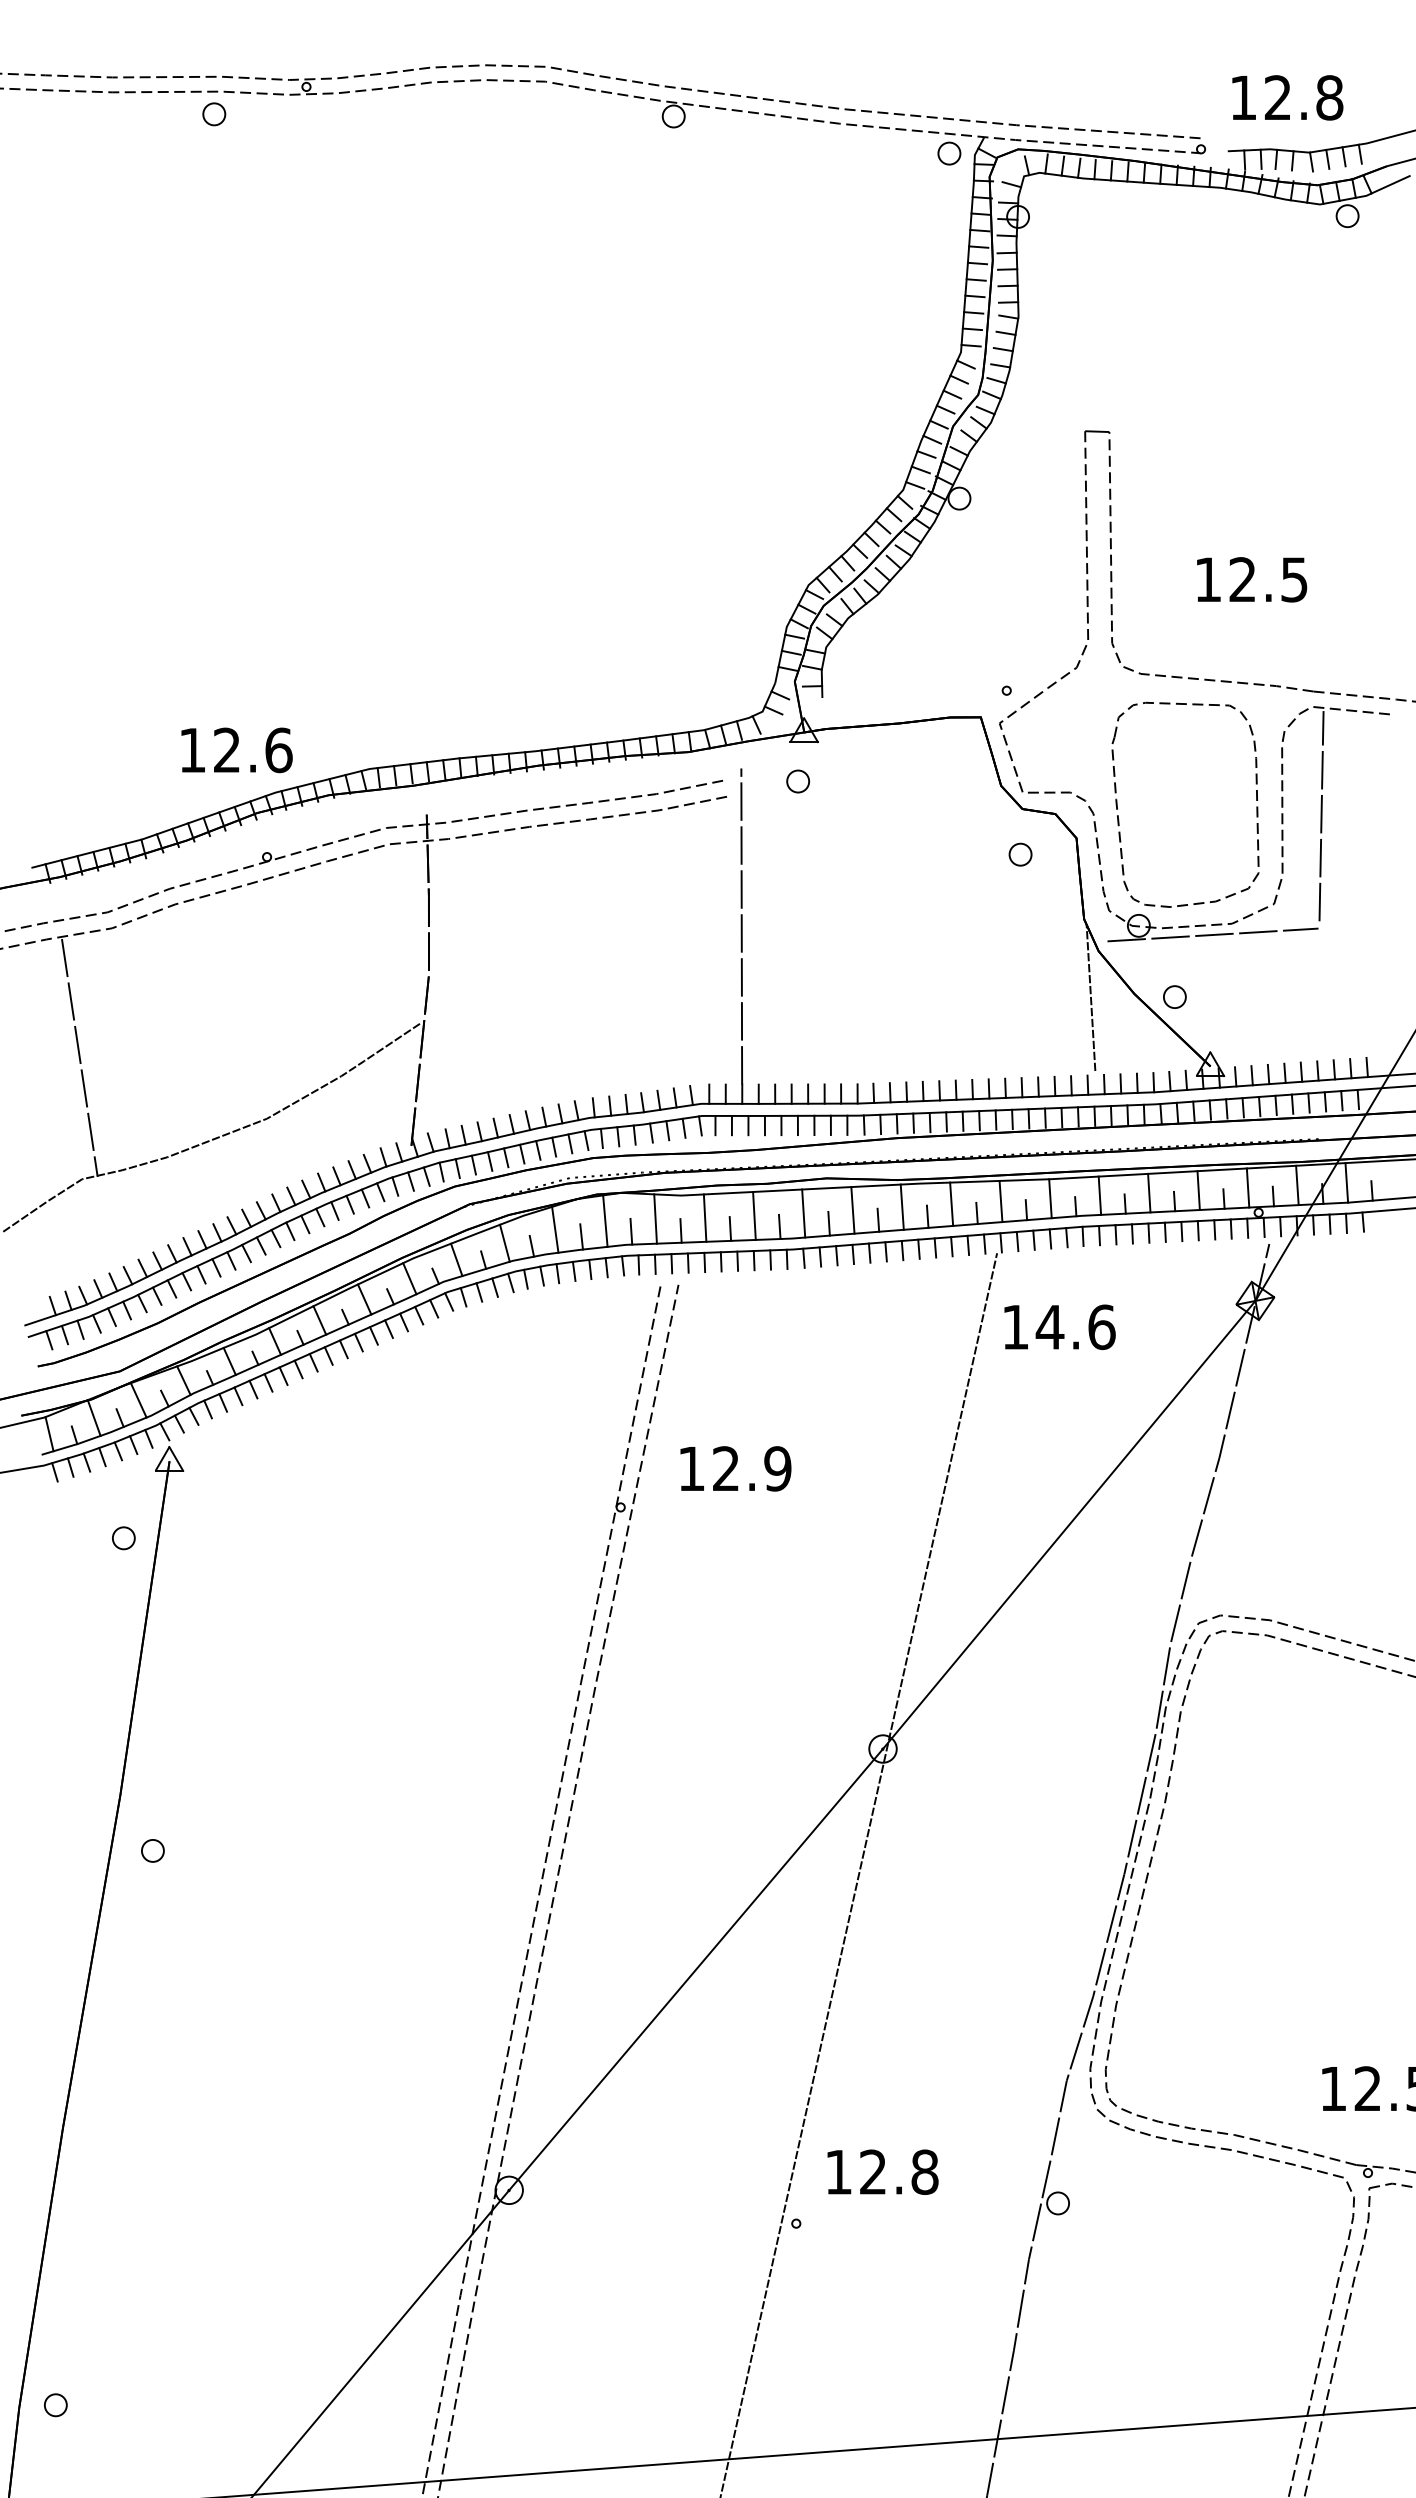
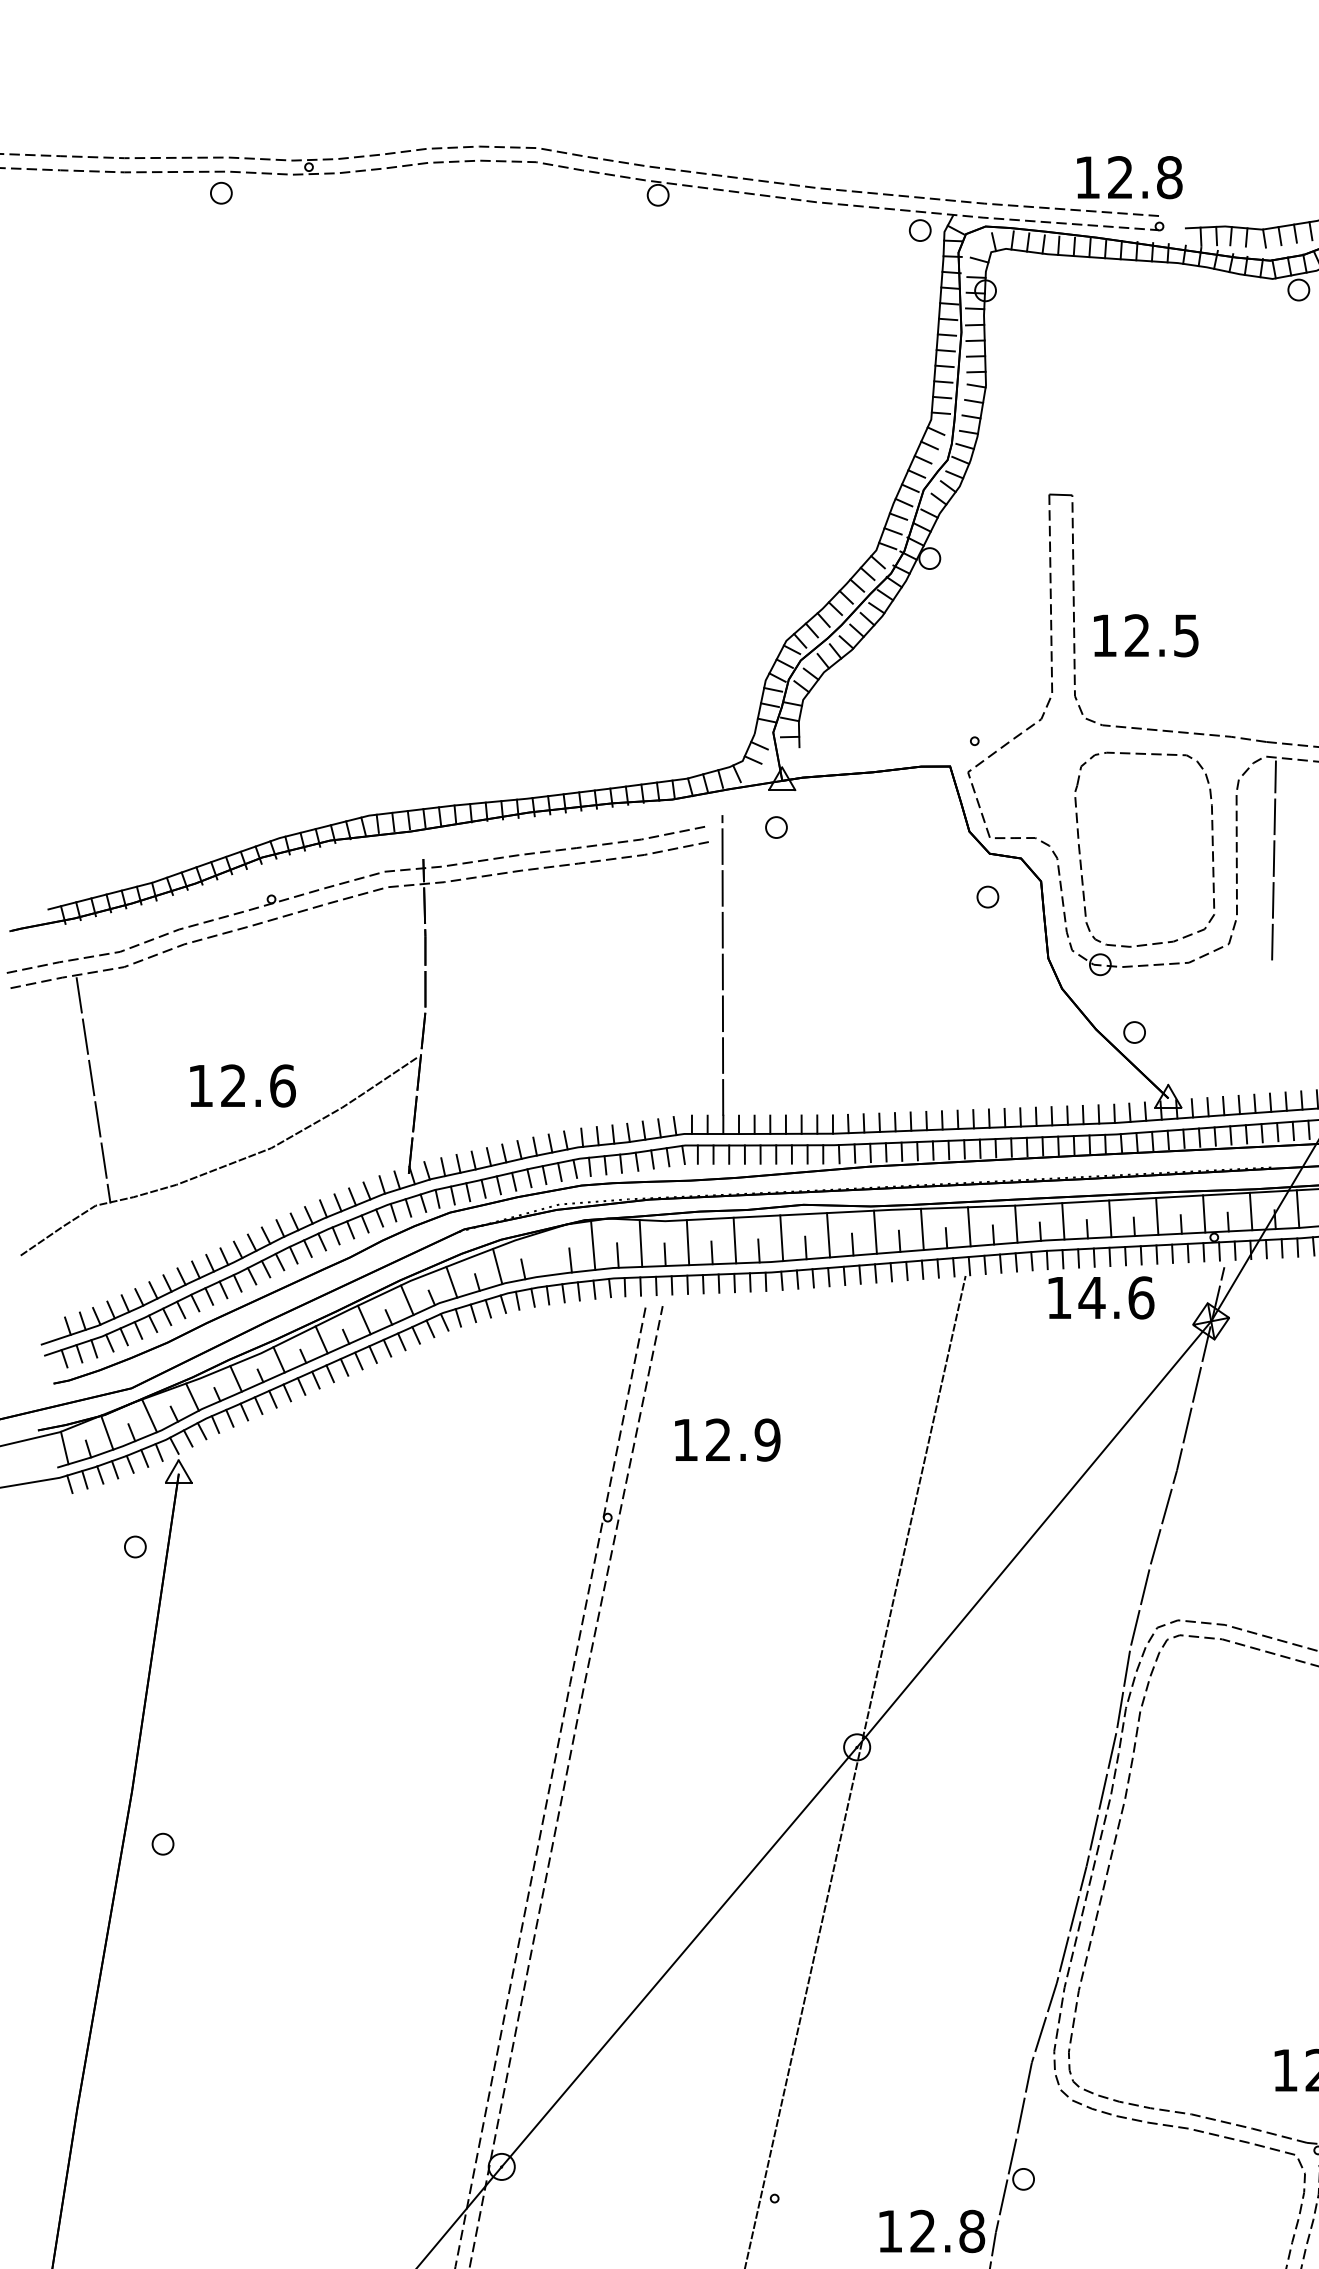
text: (1287, 97) -> (1129, 177), moved
text: (1252, 579) -> (1146, 635), moved
text: (236, 750) -> (242, 1086), moved
line: (1212, 934) -> (1170, 972), removed
line: (1090, 997) -> (1054, 1032), removed
line: (555, 1229) -> (545, 1253), removed
text: (1059, 1326) -> (1100, 1297), moved
text: (735, 1468) -> (727, 1439), moved
text: (882, 2171) -> (931, 2230), moved

